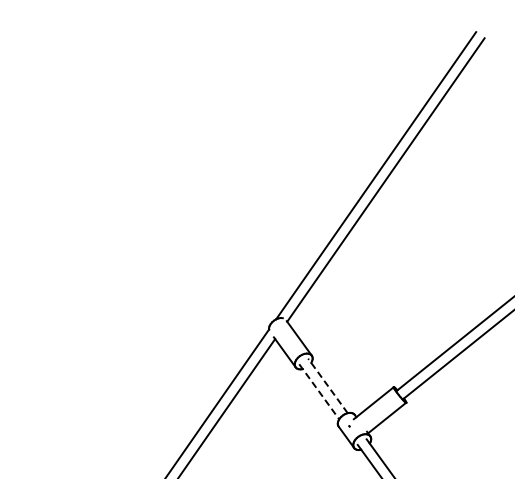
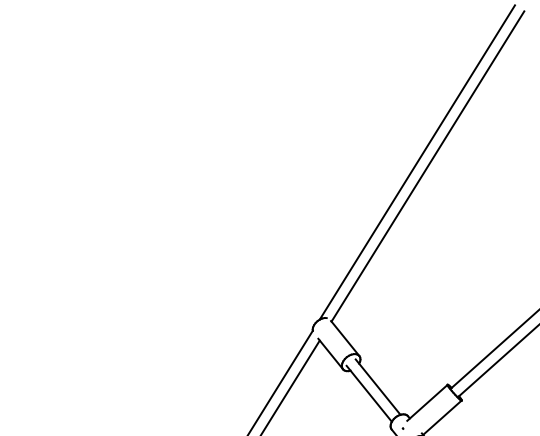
line: (327, 385) -> (377, 386), dashed -> solid
line: (319, 392) -> (369, 394), dashed -> solid

